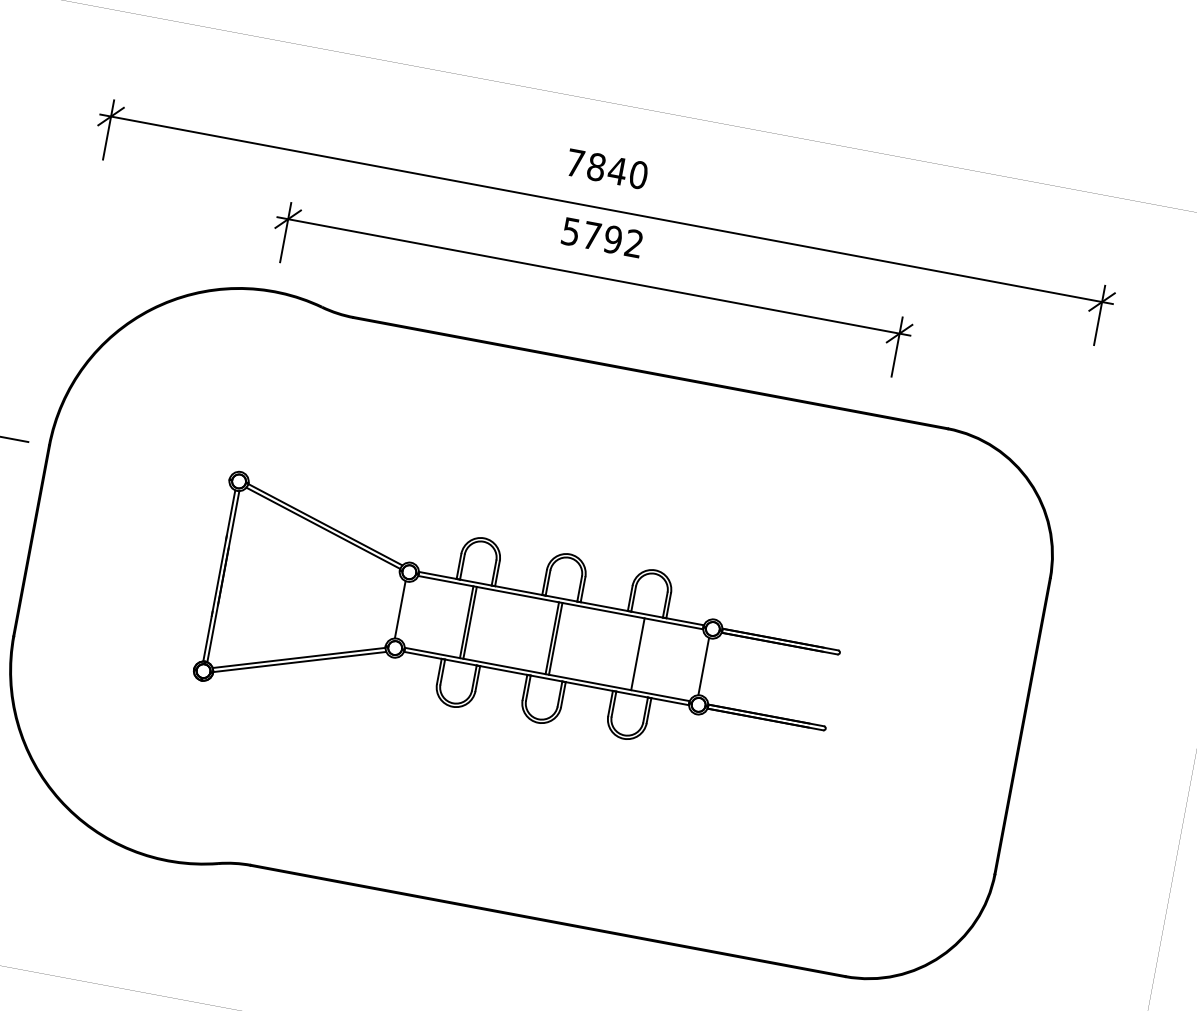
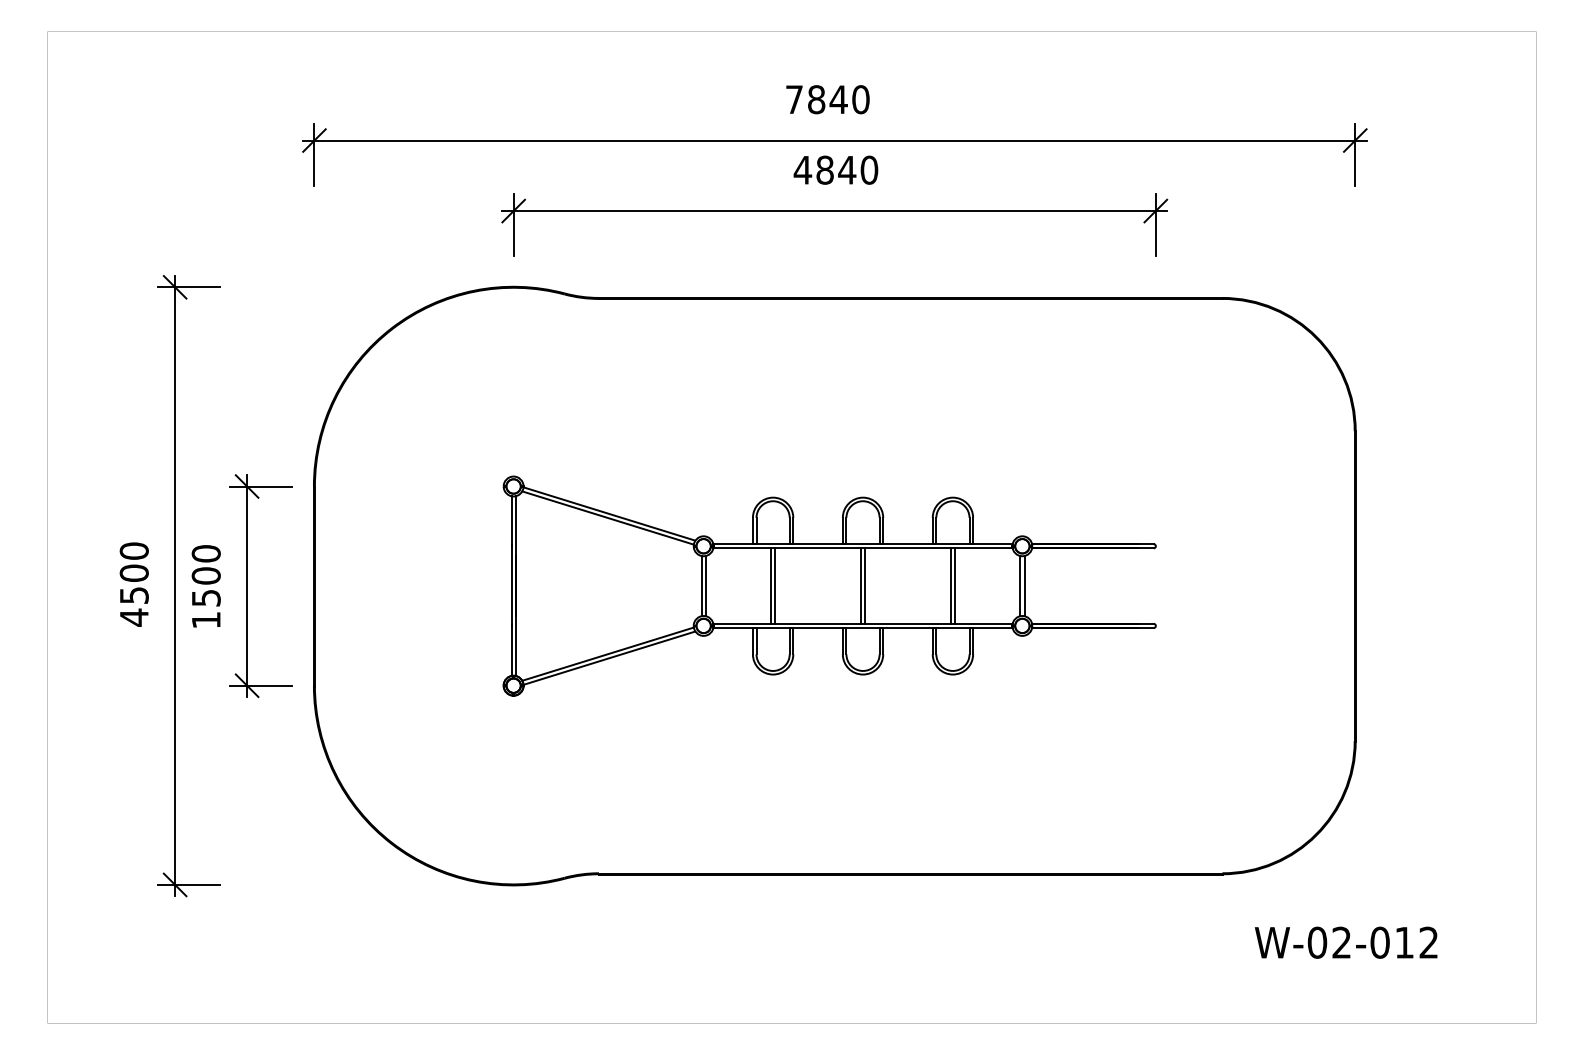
text: (602, 236) -> (835, 169), 5792 -> 4840
line: (404, 609) -> (705, 585), added
line: (641, 654) -> (954, 585), added
line: (707, 666) -> (1024, 585), added

